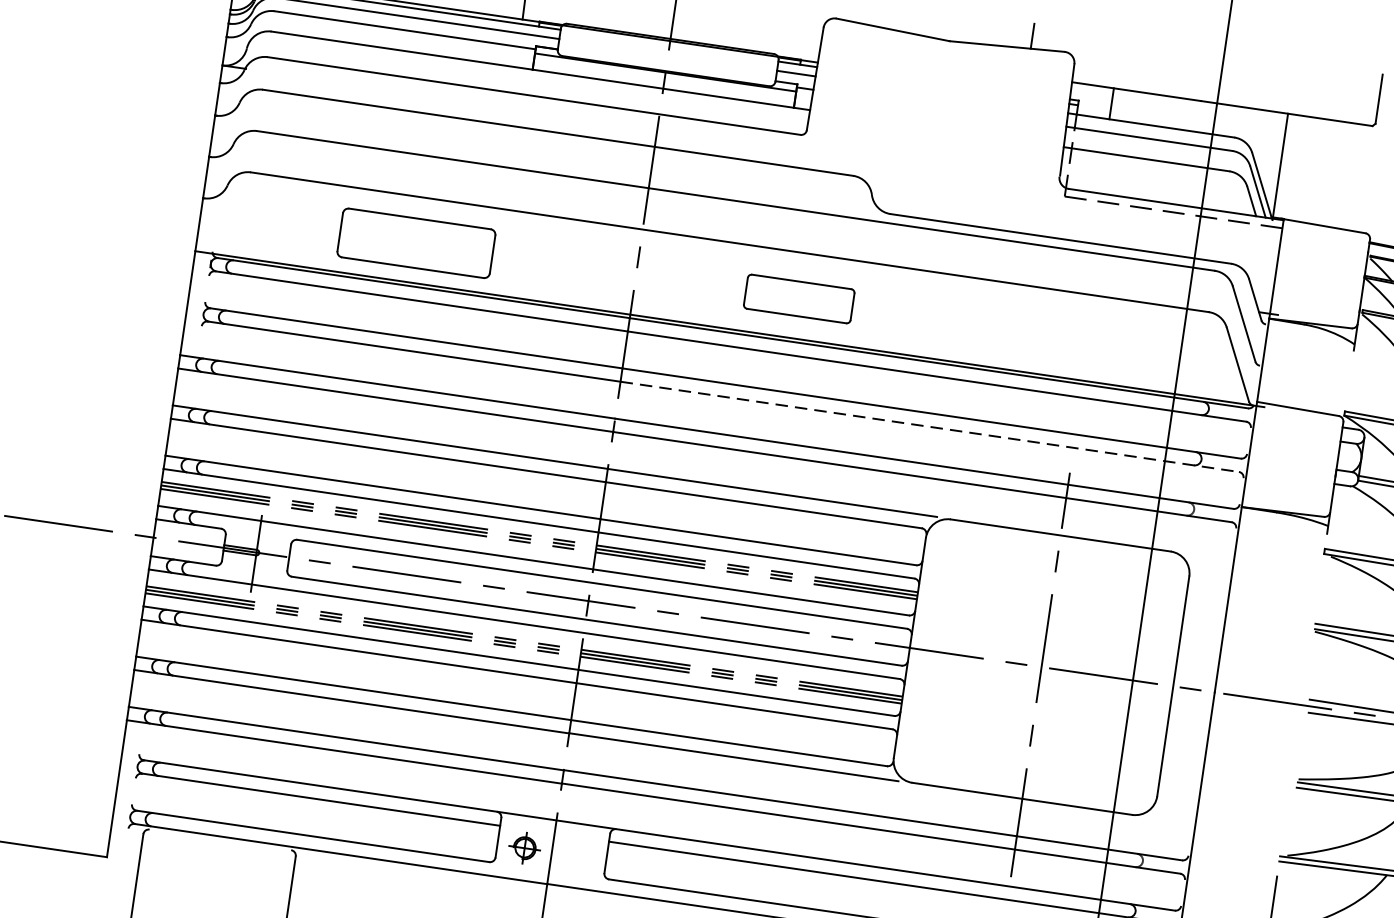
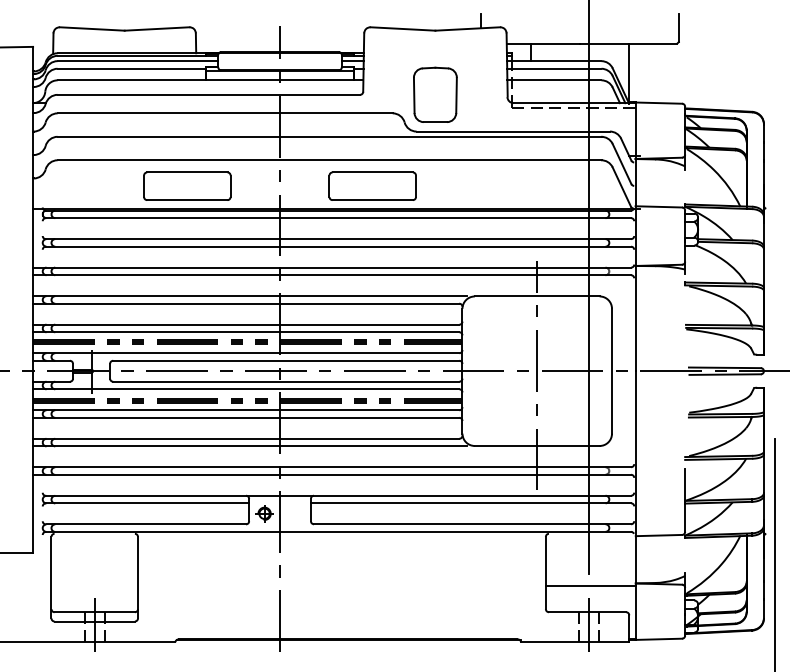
part: (933, 153) -> (435, 94), added
part: (416, 241) -> (187, 185), moved
part: (799, 297) -> (372, 185), size x1.43
line: (929, 426) -> (455, 246), dashed -> solid

